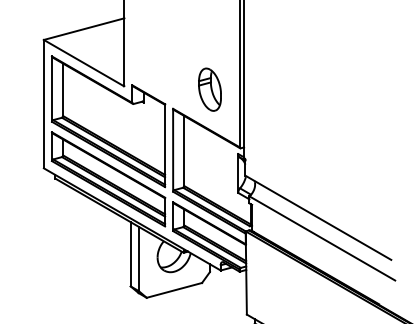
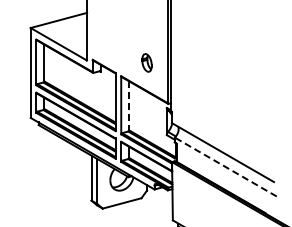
part: (209, 89) -> (146, 62), size x0.6
line: (184, 150) -> (129, 105), solid -> dashed
line: (322, 239) -> (225, 167), solid -> dashed

